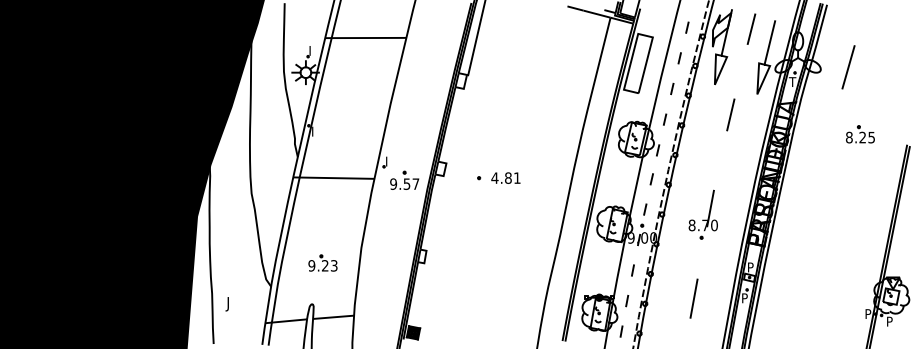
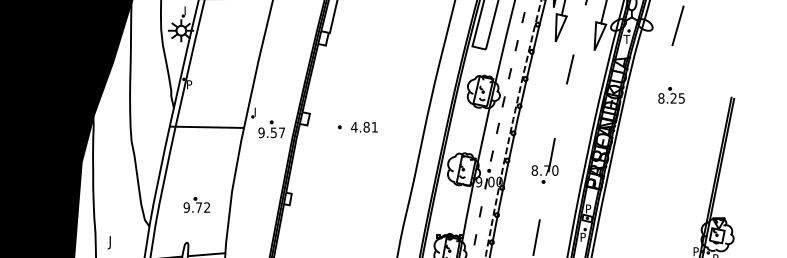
text: (315, 129) -> (190, 82), I -> P
part: (860, 134) -> (671, 95), moved
text: (329, 265) -> (202, 207), 9.23 -> 9.72

